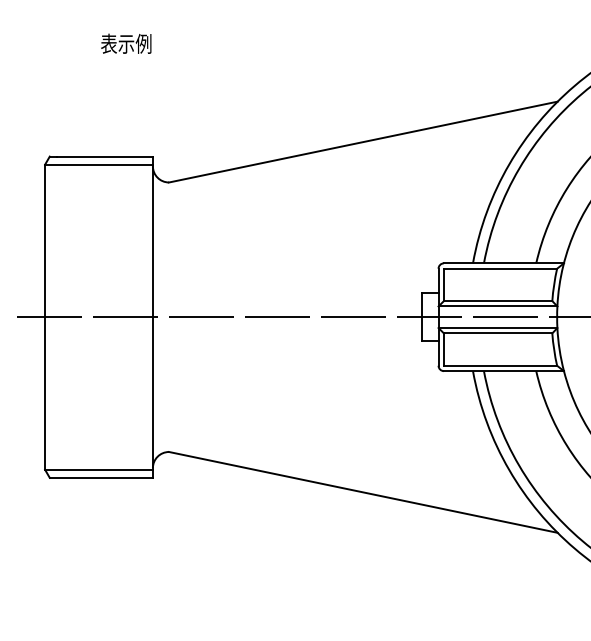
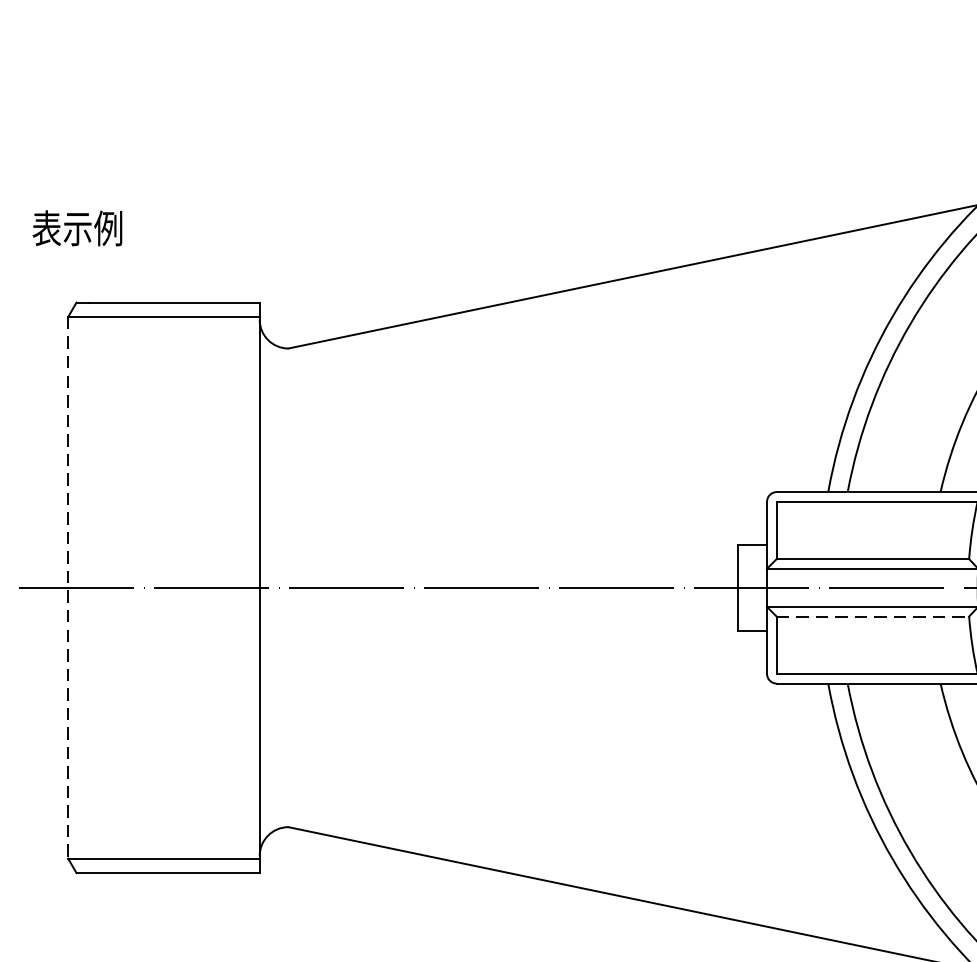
text: (126, 43) -> (77, 227), moved
line: (45, 317) -> (68, 588), solid -> dashed
line: (498, 333) -> (873, 616), solid -> dashed

